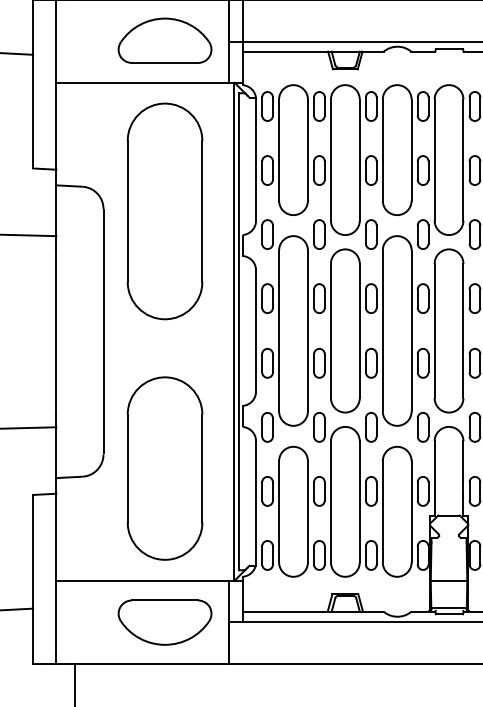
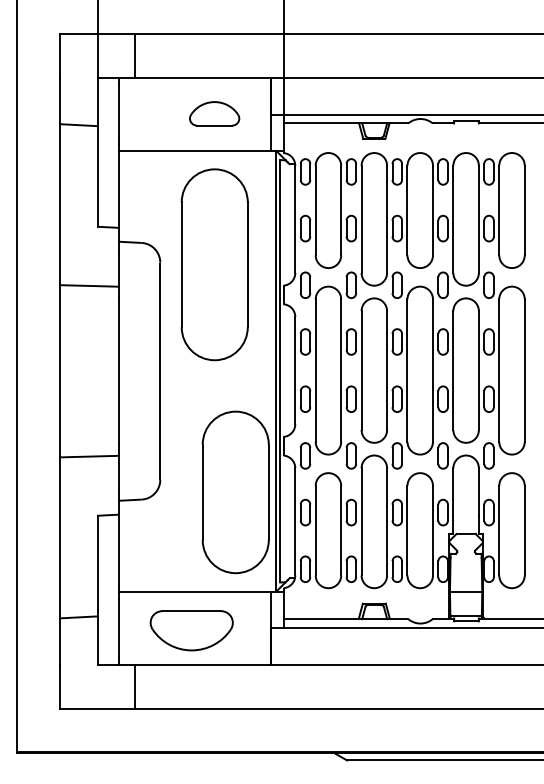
part: (164, 40) -> (214, 113), size x0.6
part: (164, 468) -> (235, 492), moved
part: (164, 622) -> (191, 630), moved

